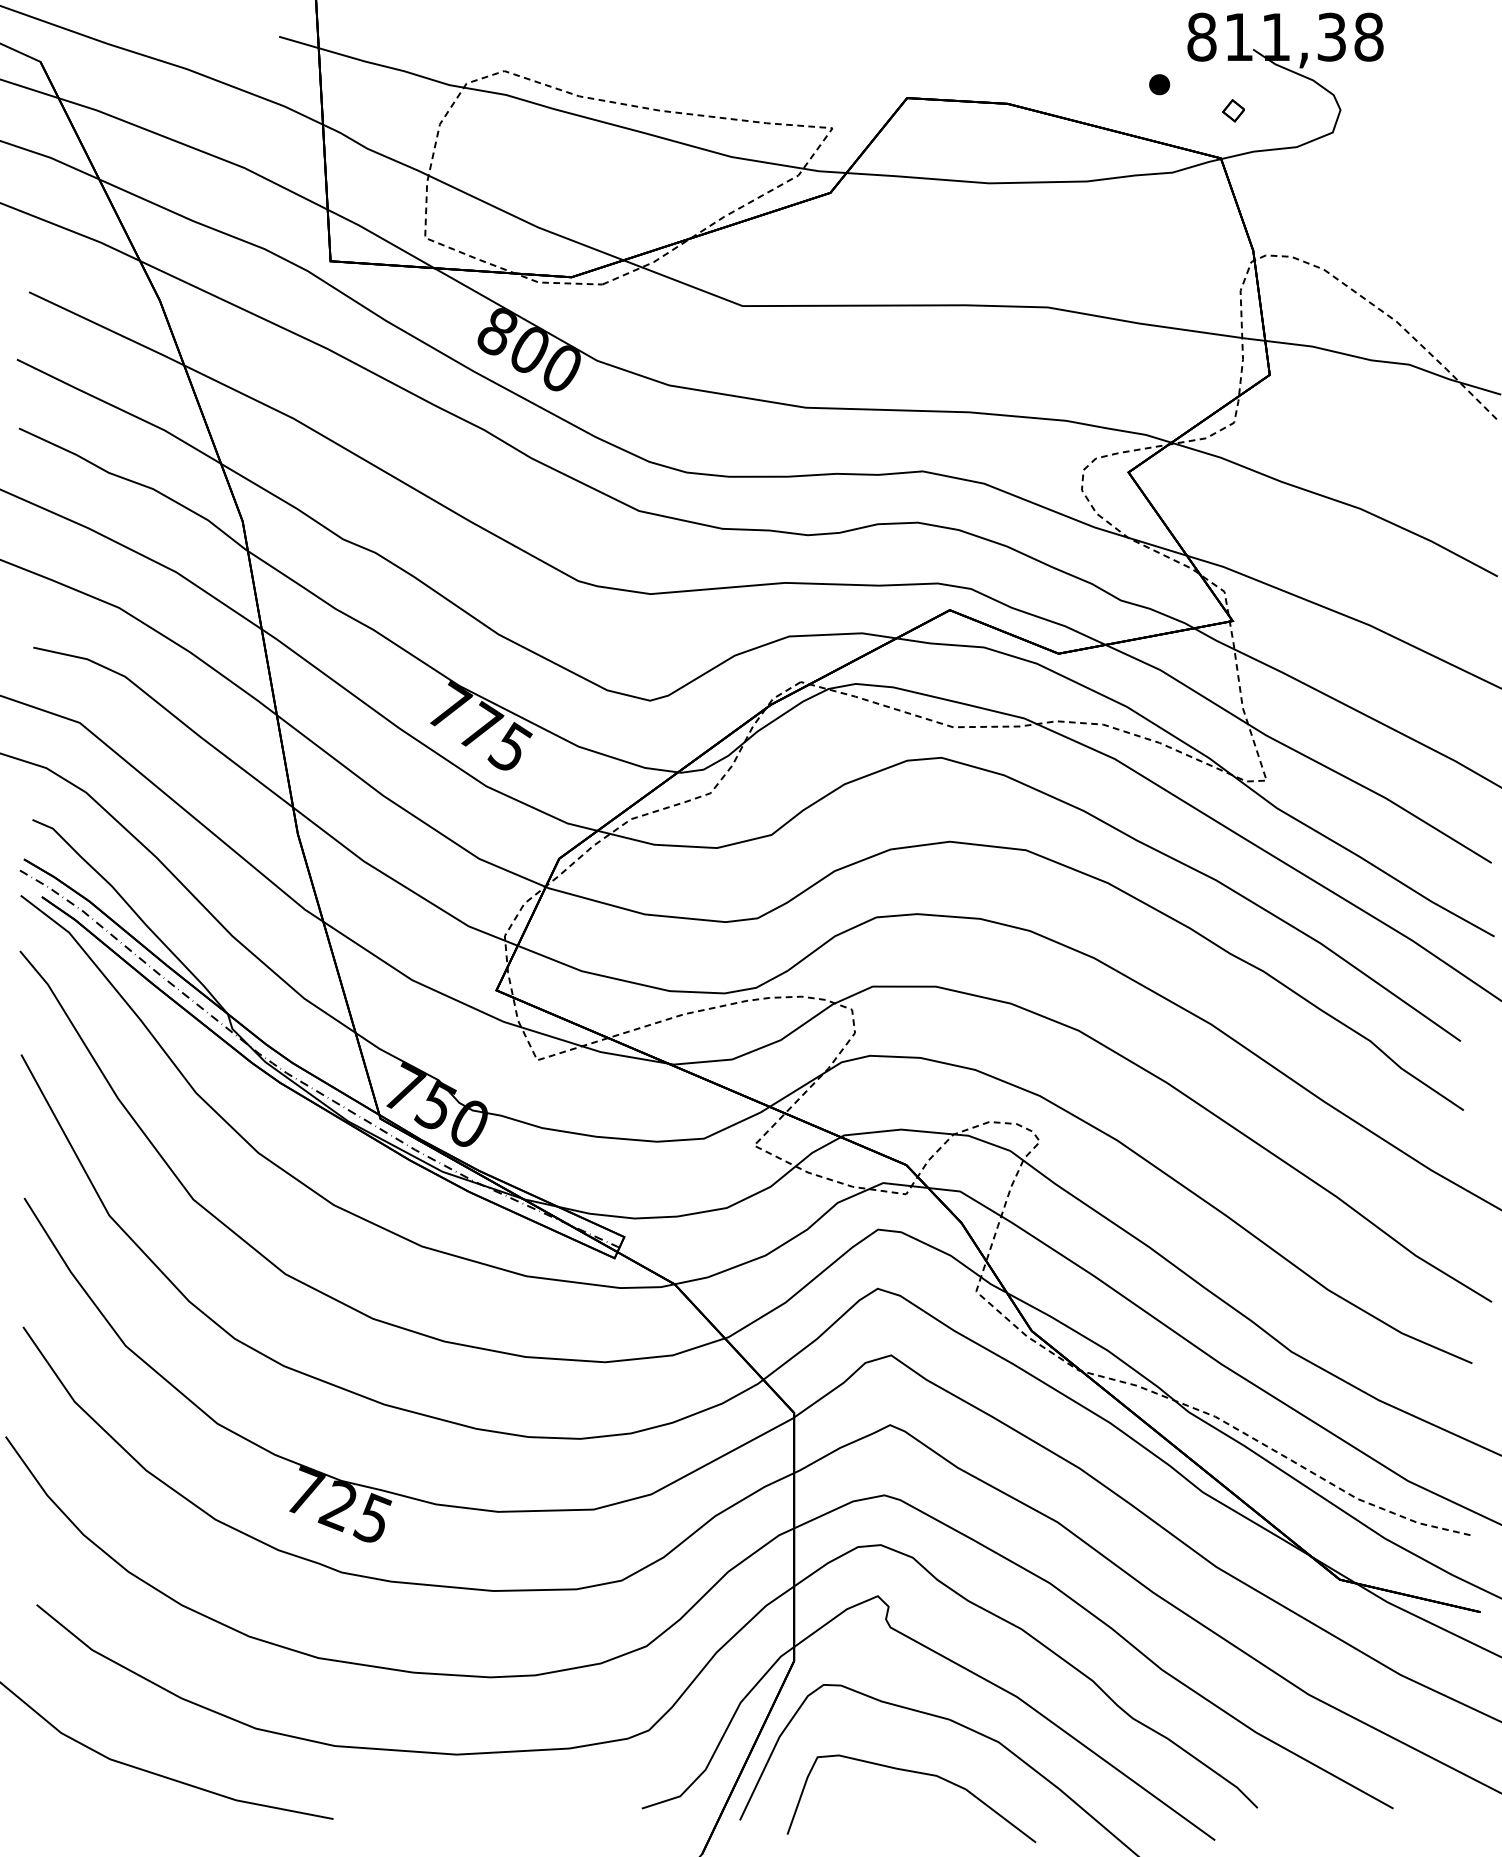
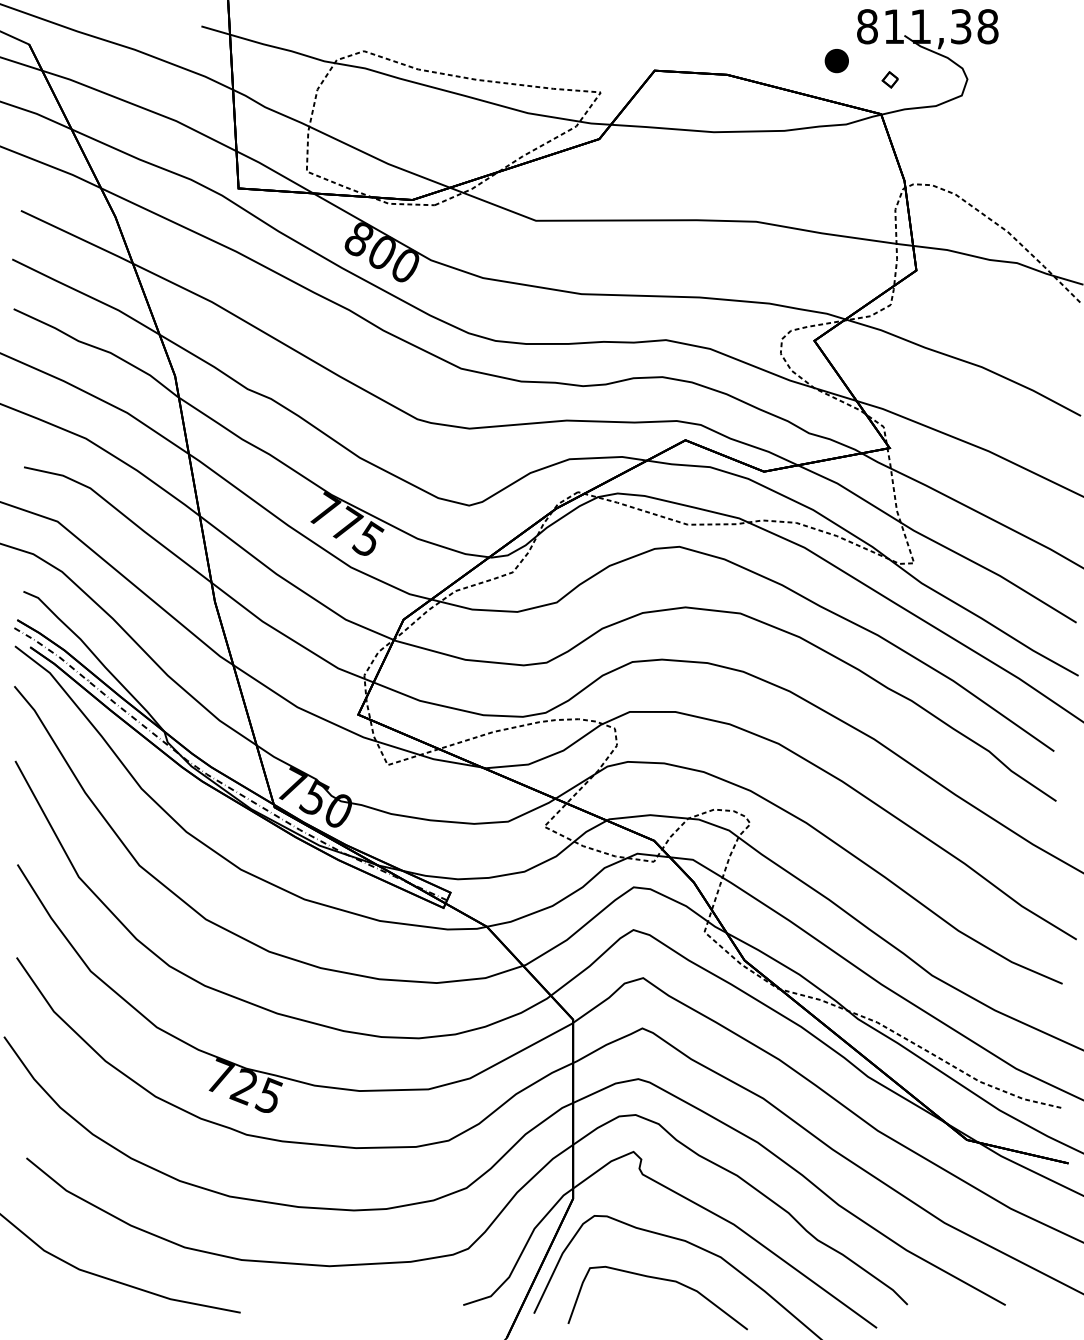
part: (1159, 83) -> (836, 60), size x1.6

